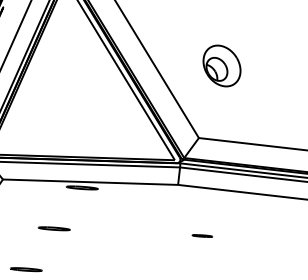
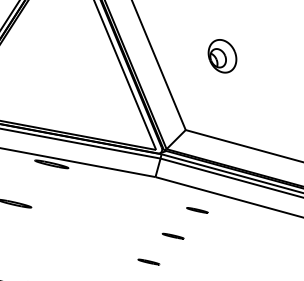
part: (221, 65) -> (222, 55), size x0.71
line: (220, 209) -> (197, 210), added
line: (183, 262) -> (148, 261), added

